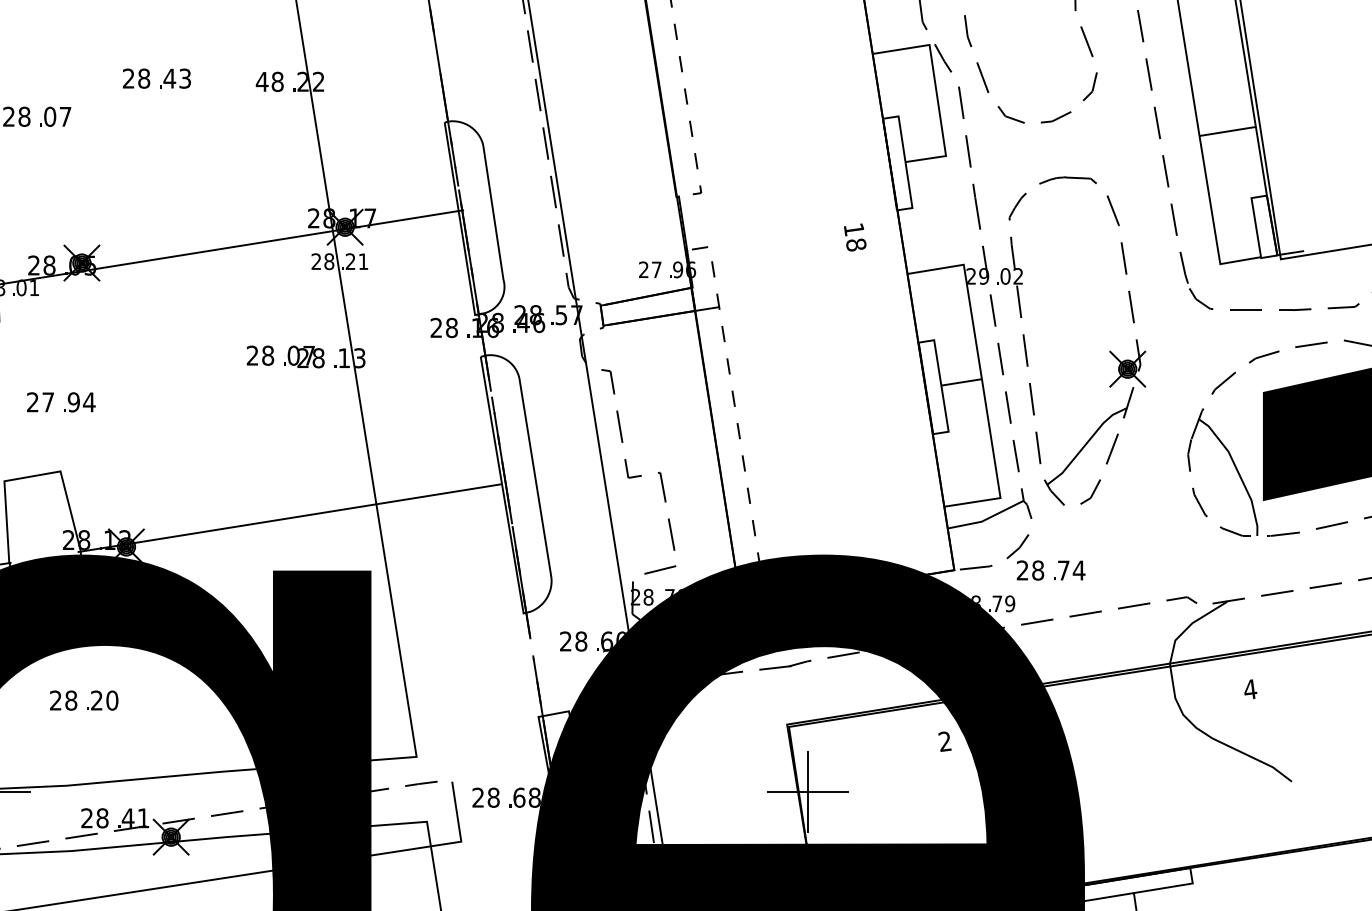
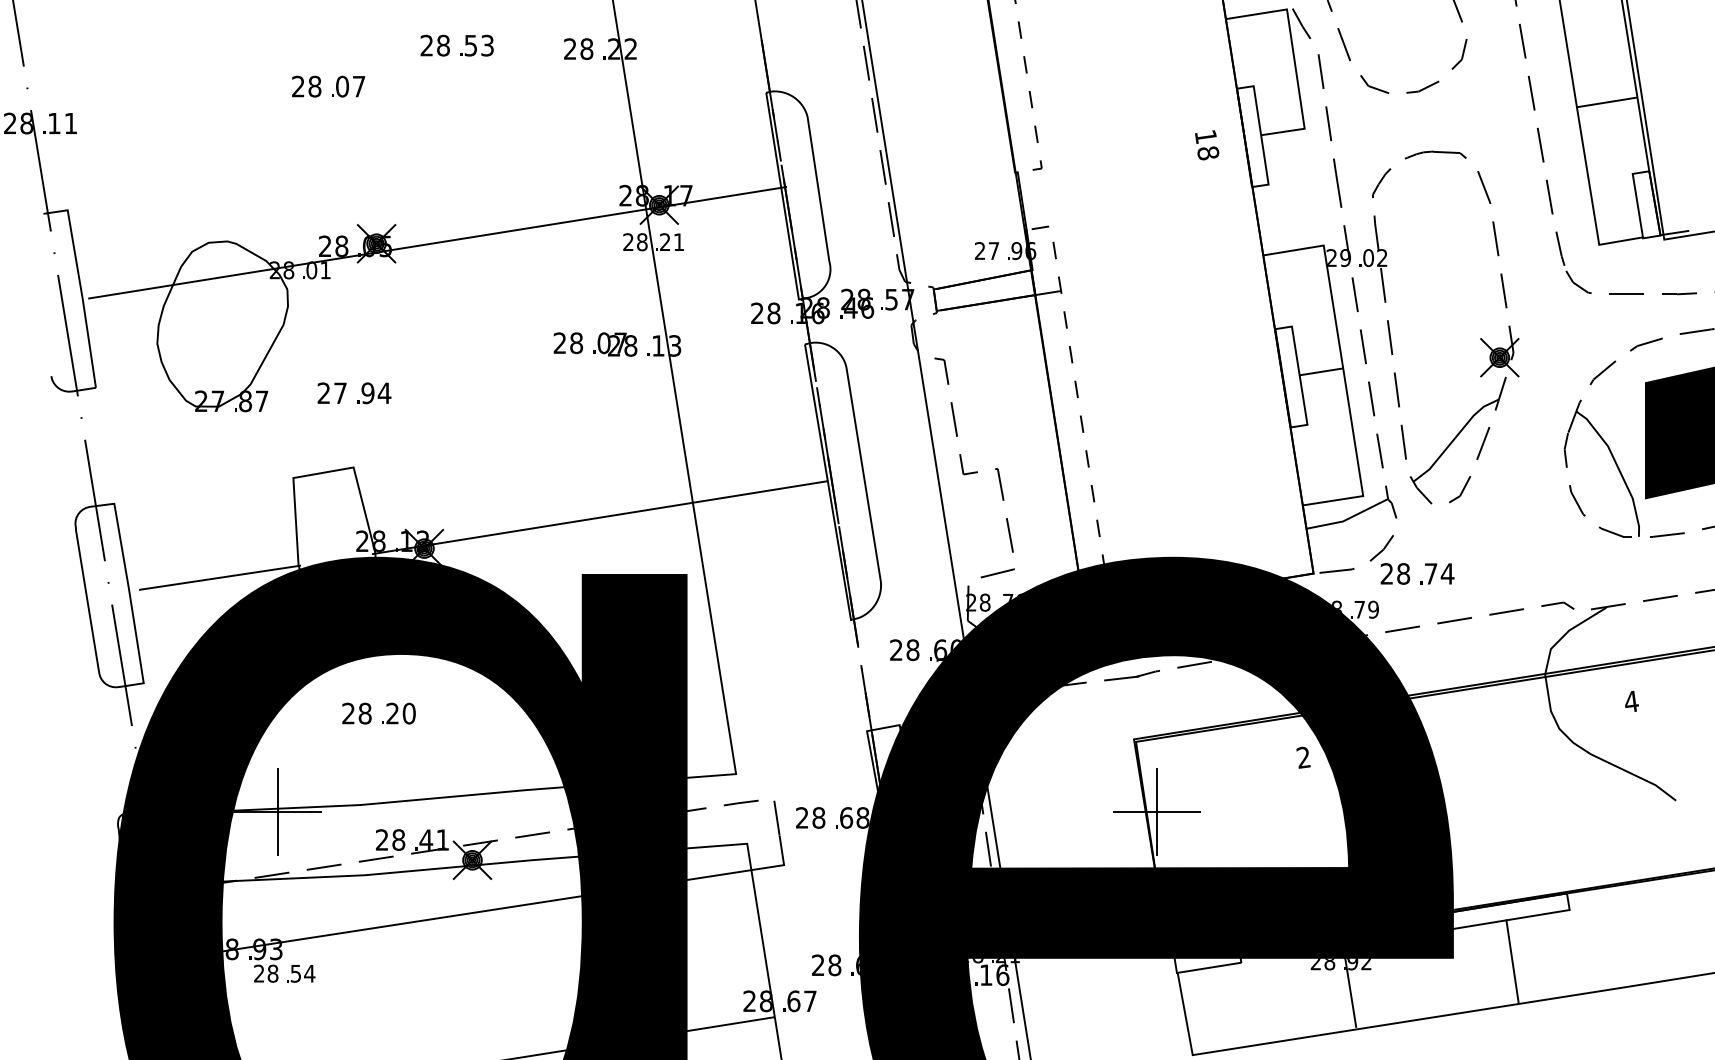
text: (169, 78) -> (470, 45), 43 -> 53
text: (262, 81) -> (570, 48), 48 -> 28
text: (855, 237) -> (1207, 145), moved

